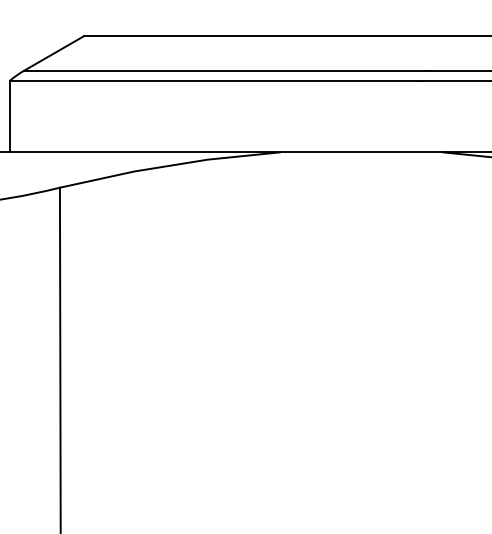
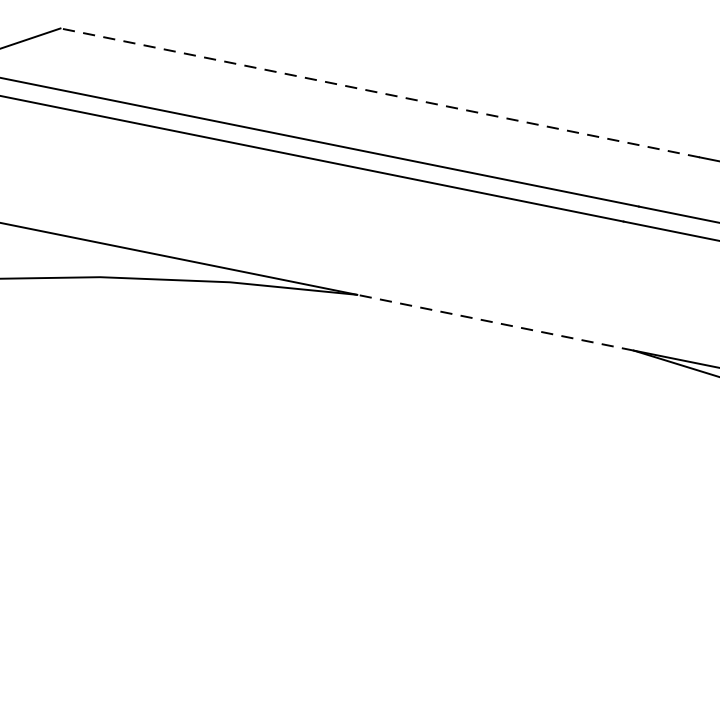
line: (270, 36) -> (379, 93), solid -> dashed
line: (361, 152) -> (495, 323), solid -> dashed

